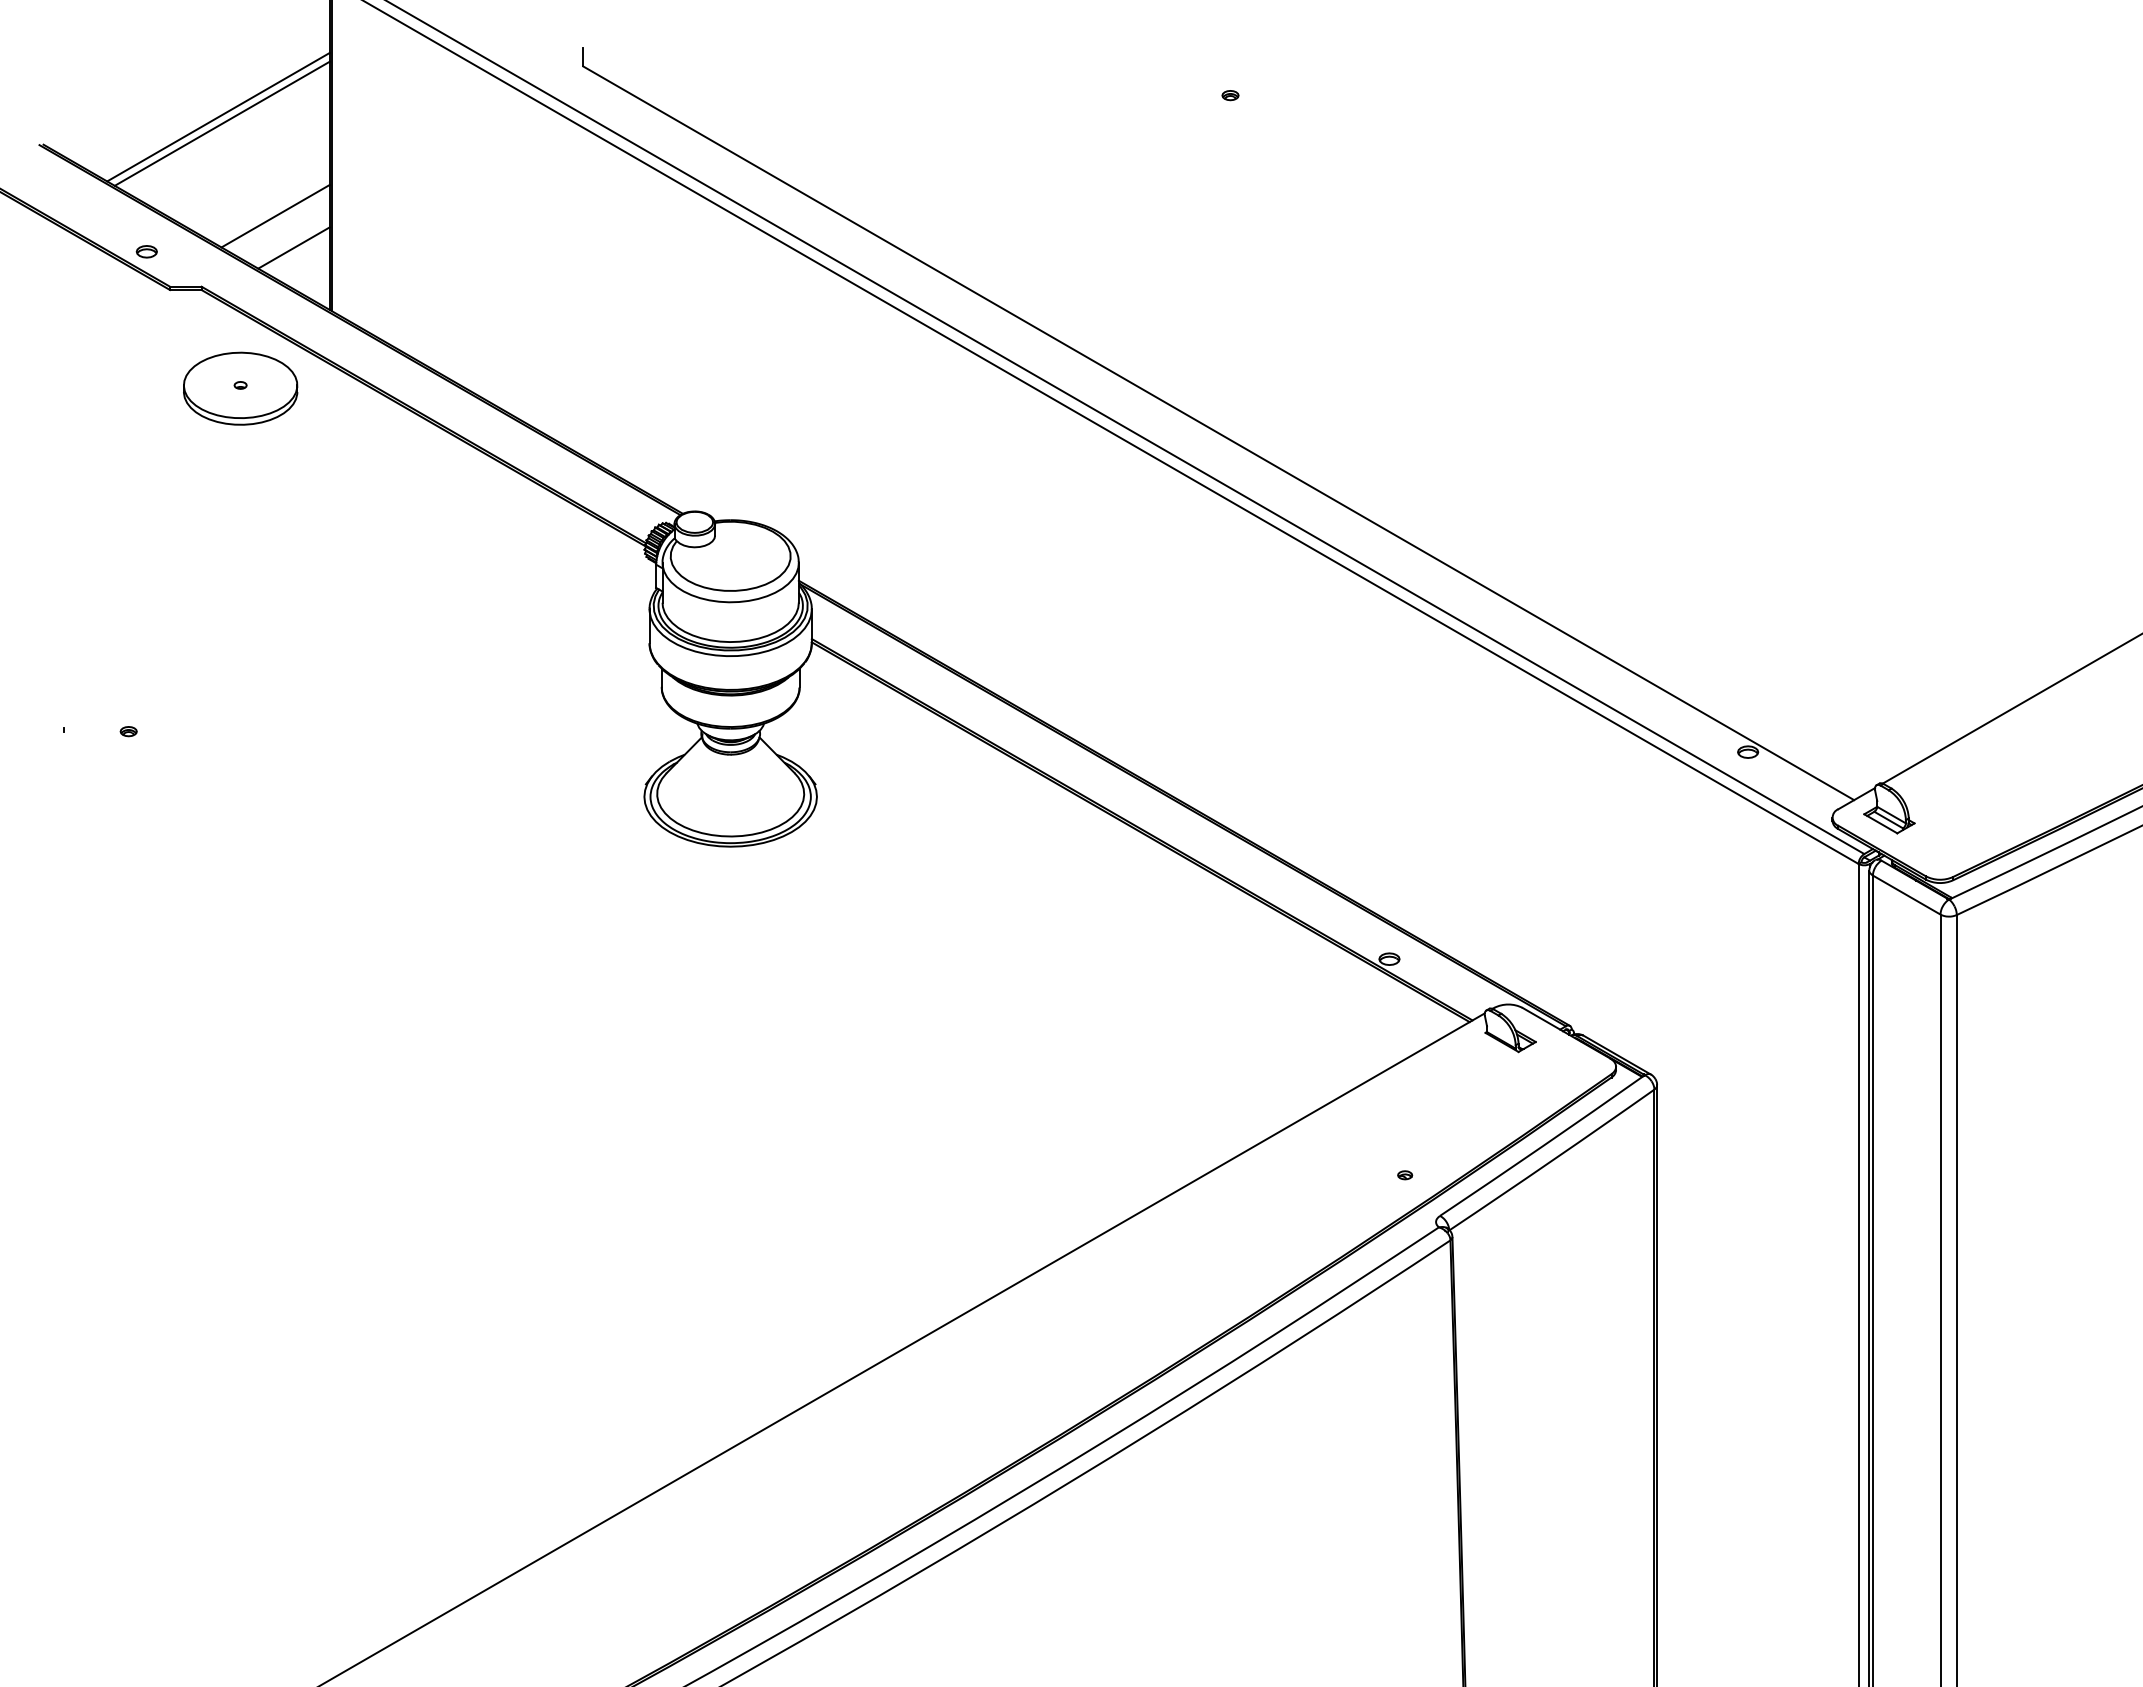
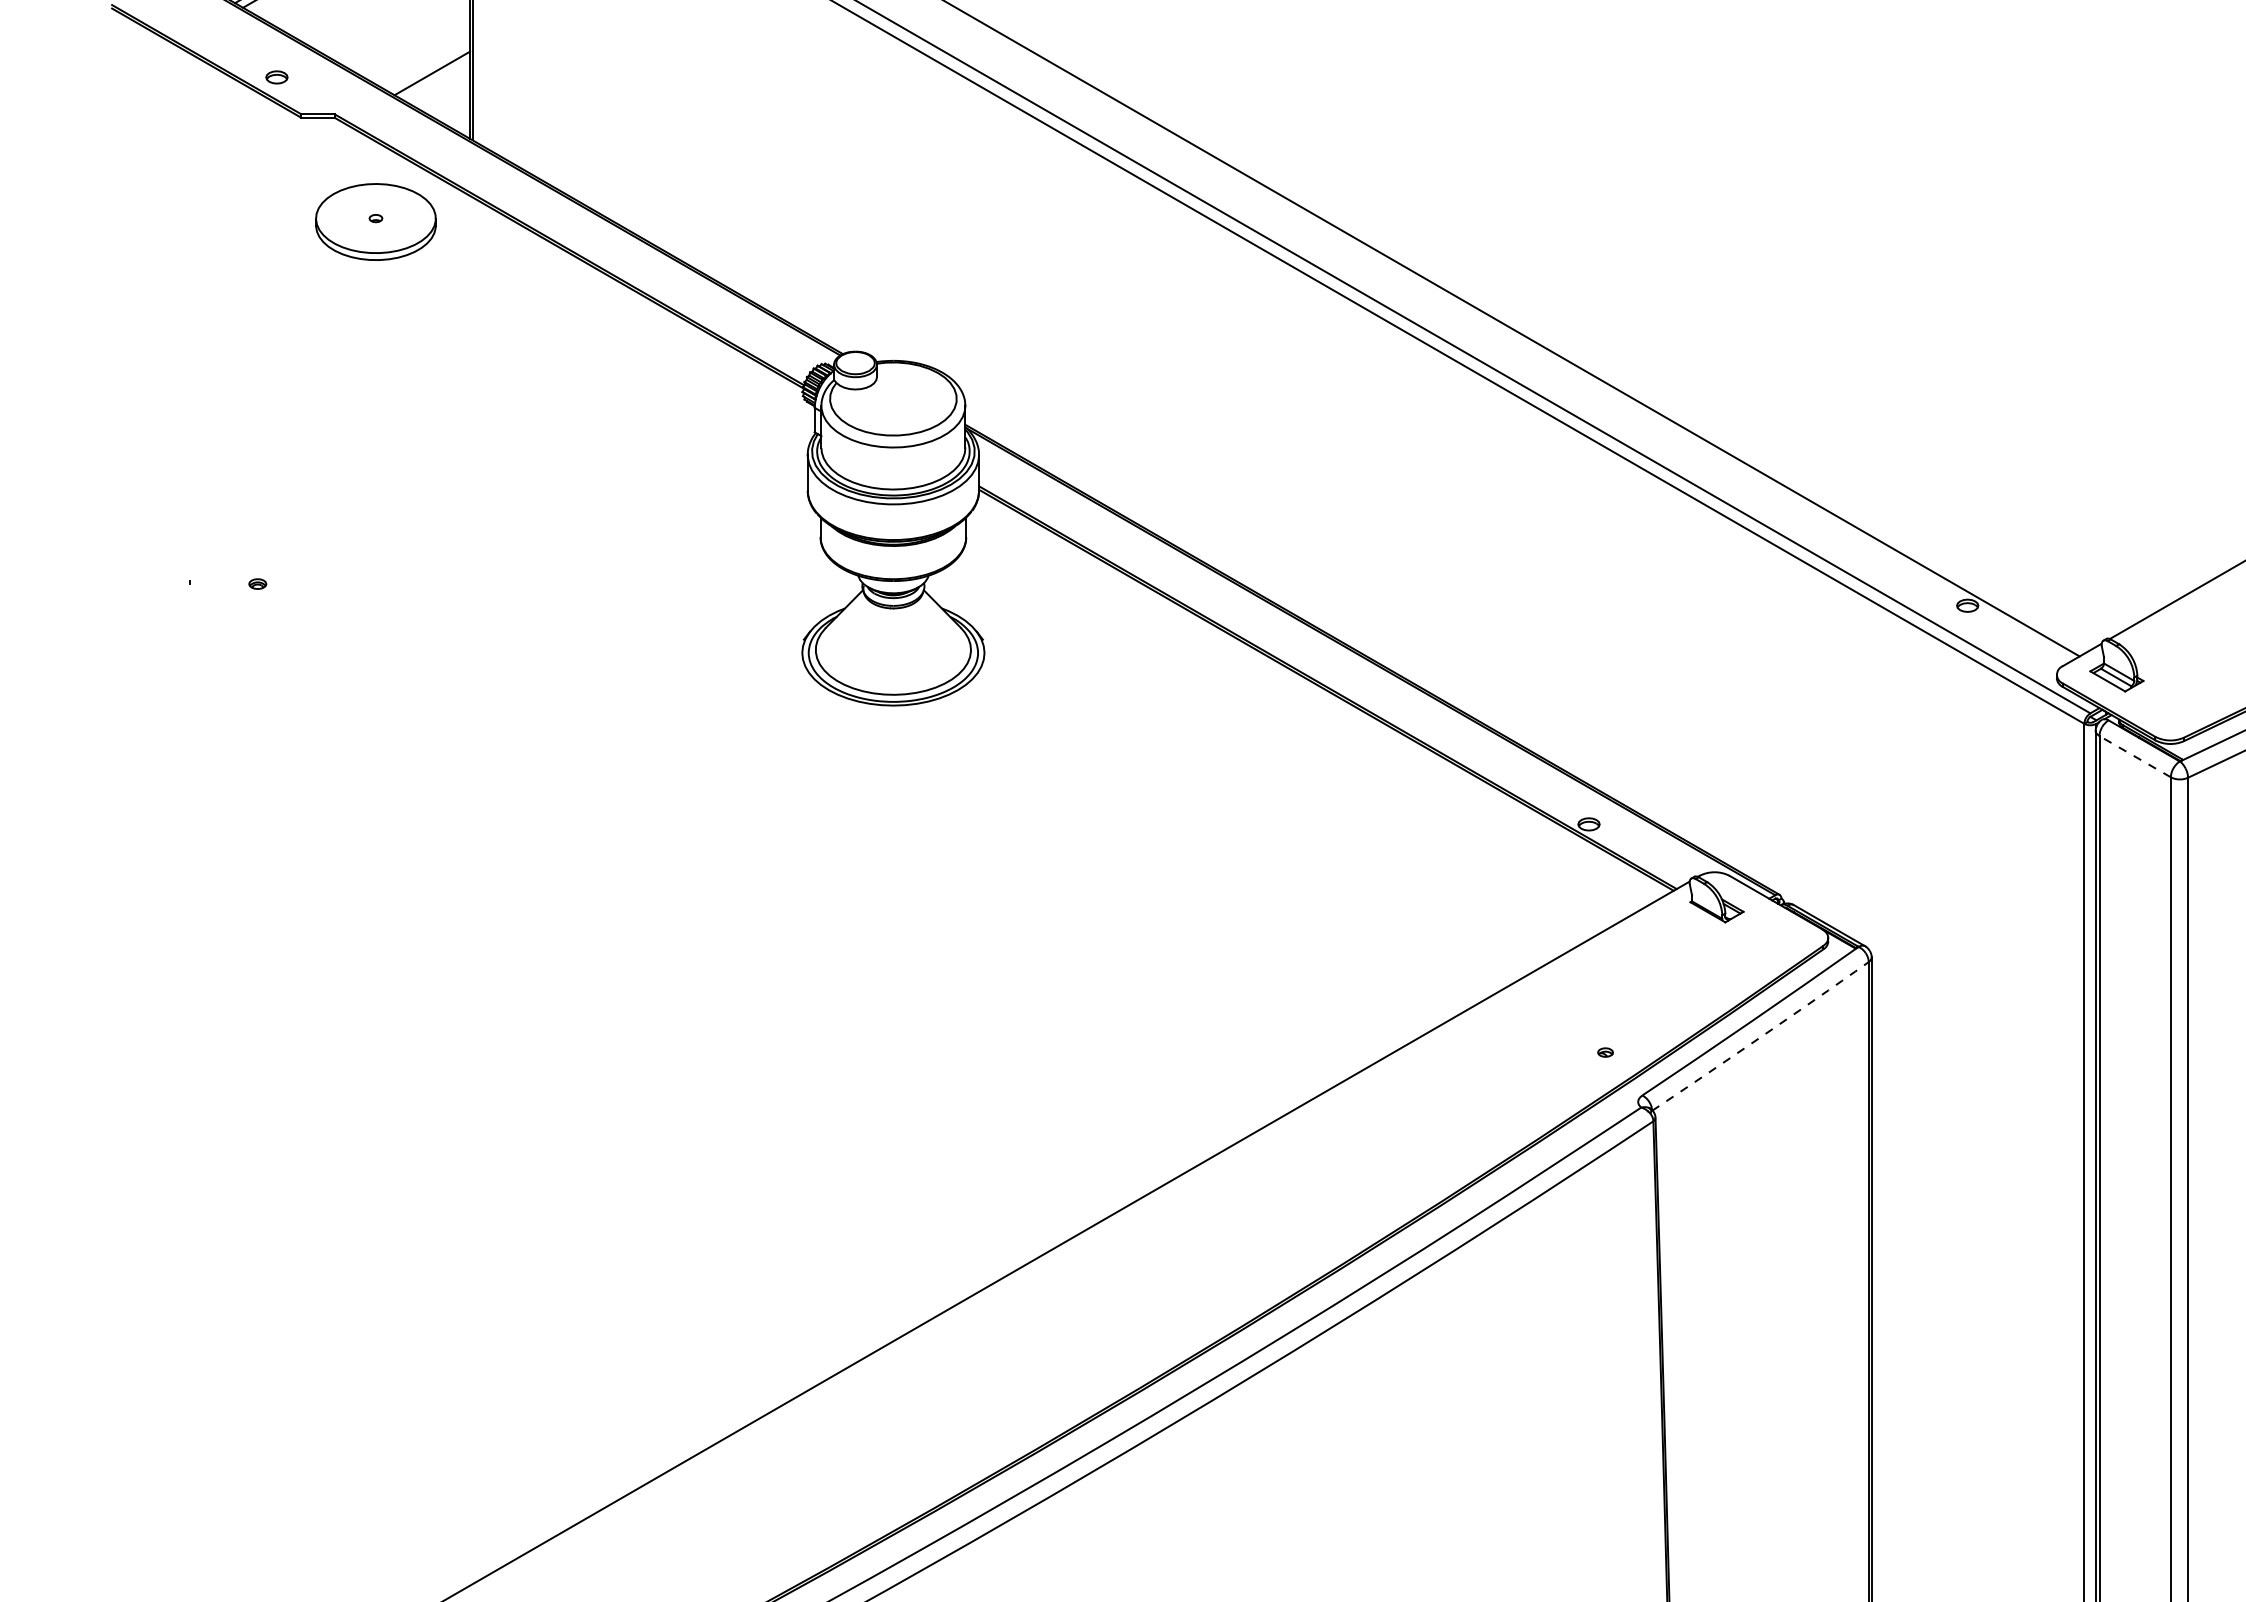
line: (275, 215) -> (412, 39), removed
line: (1906, 894) -> (2134, 756), solid -> dashed
arc: (1552, 1160) -> (1761, 1036), solid -> dashed

